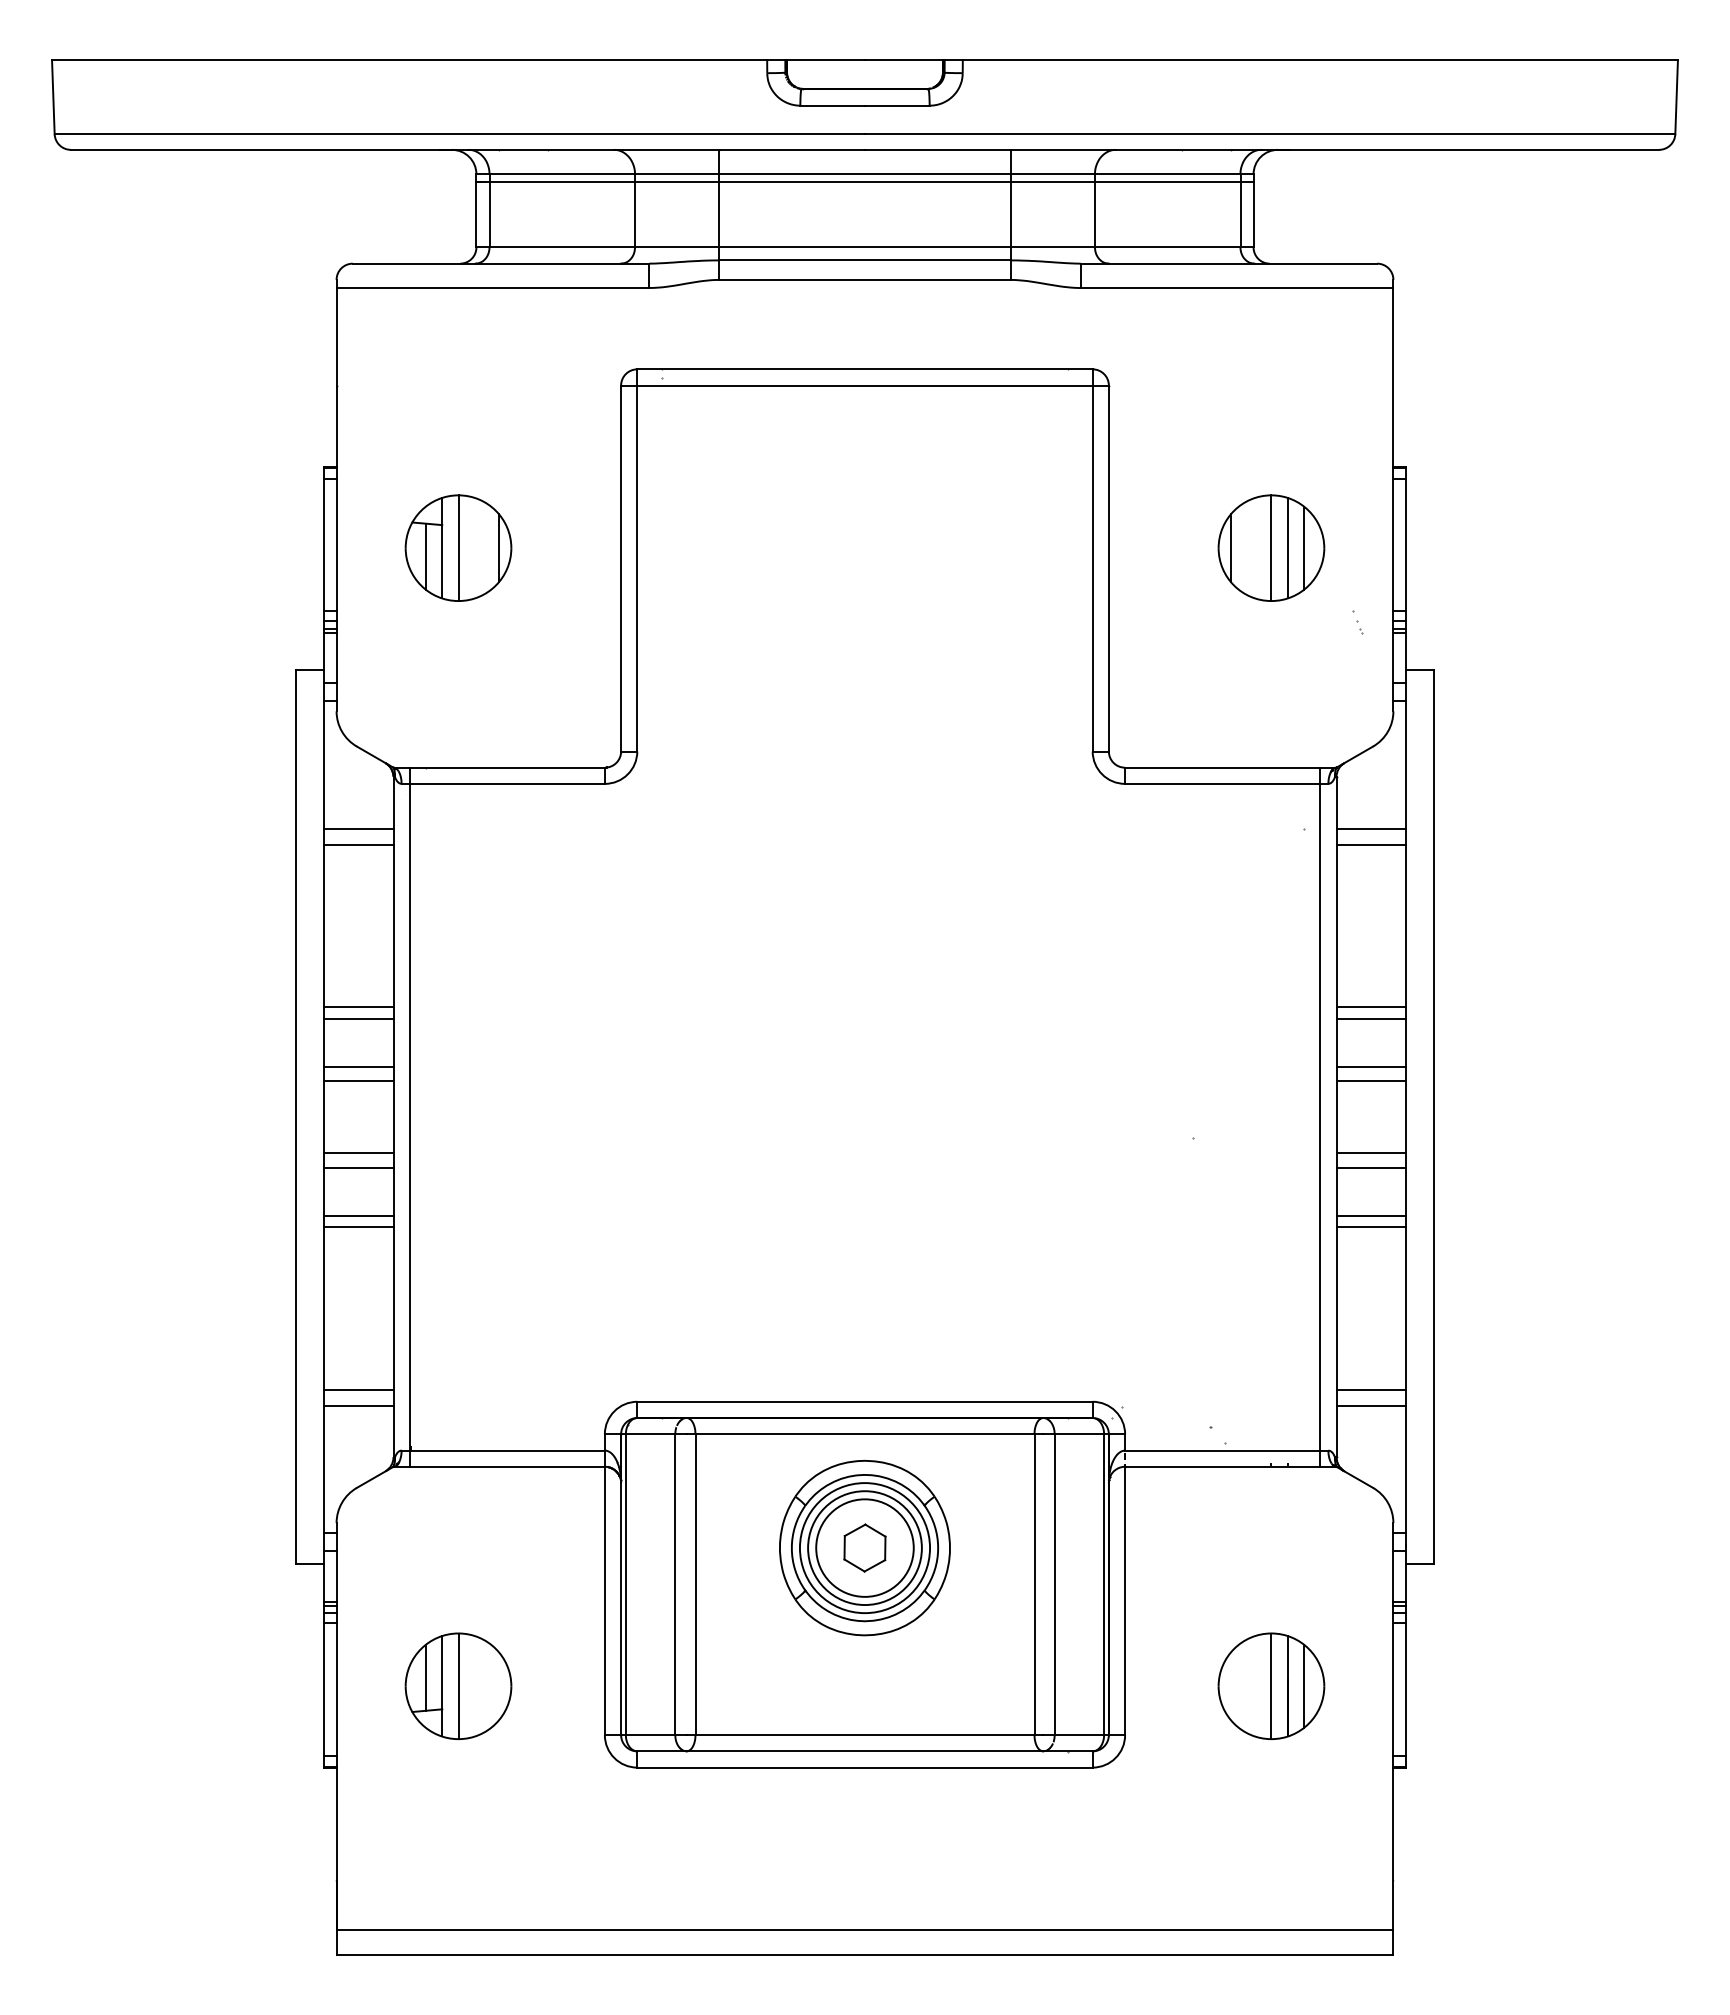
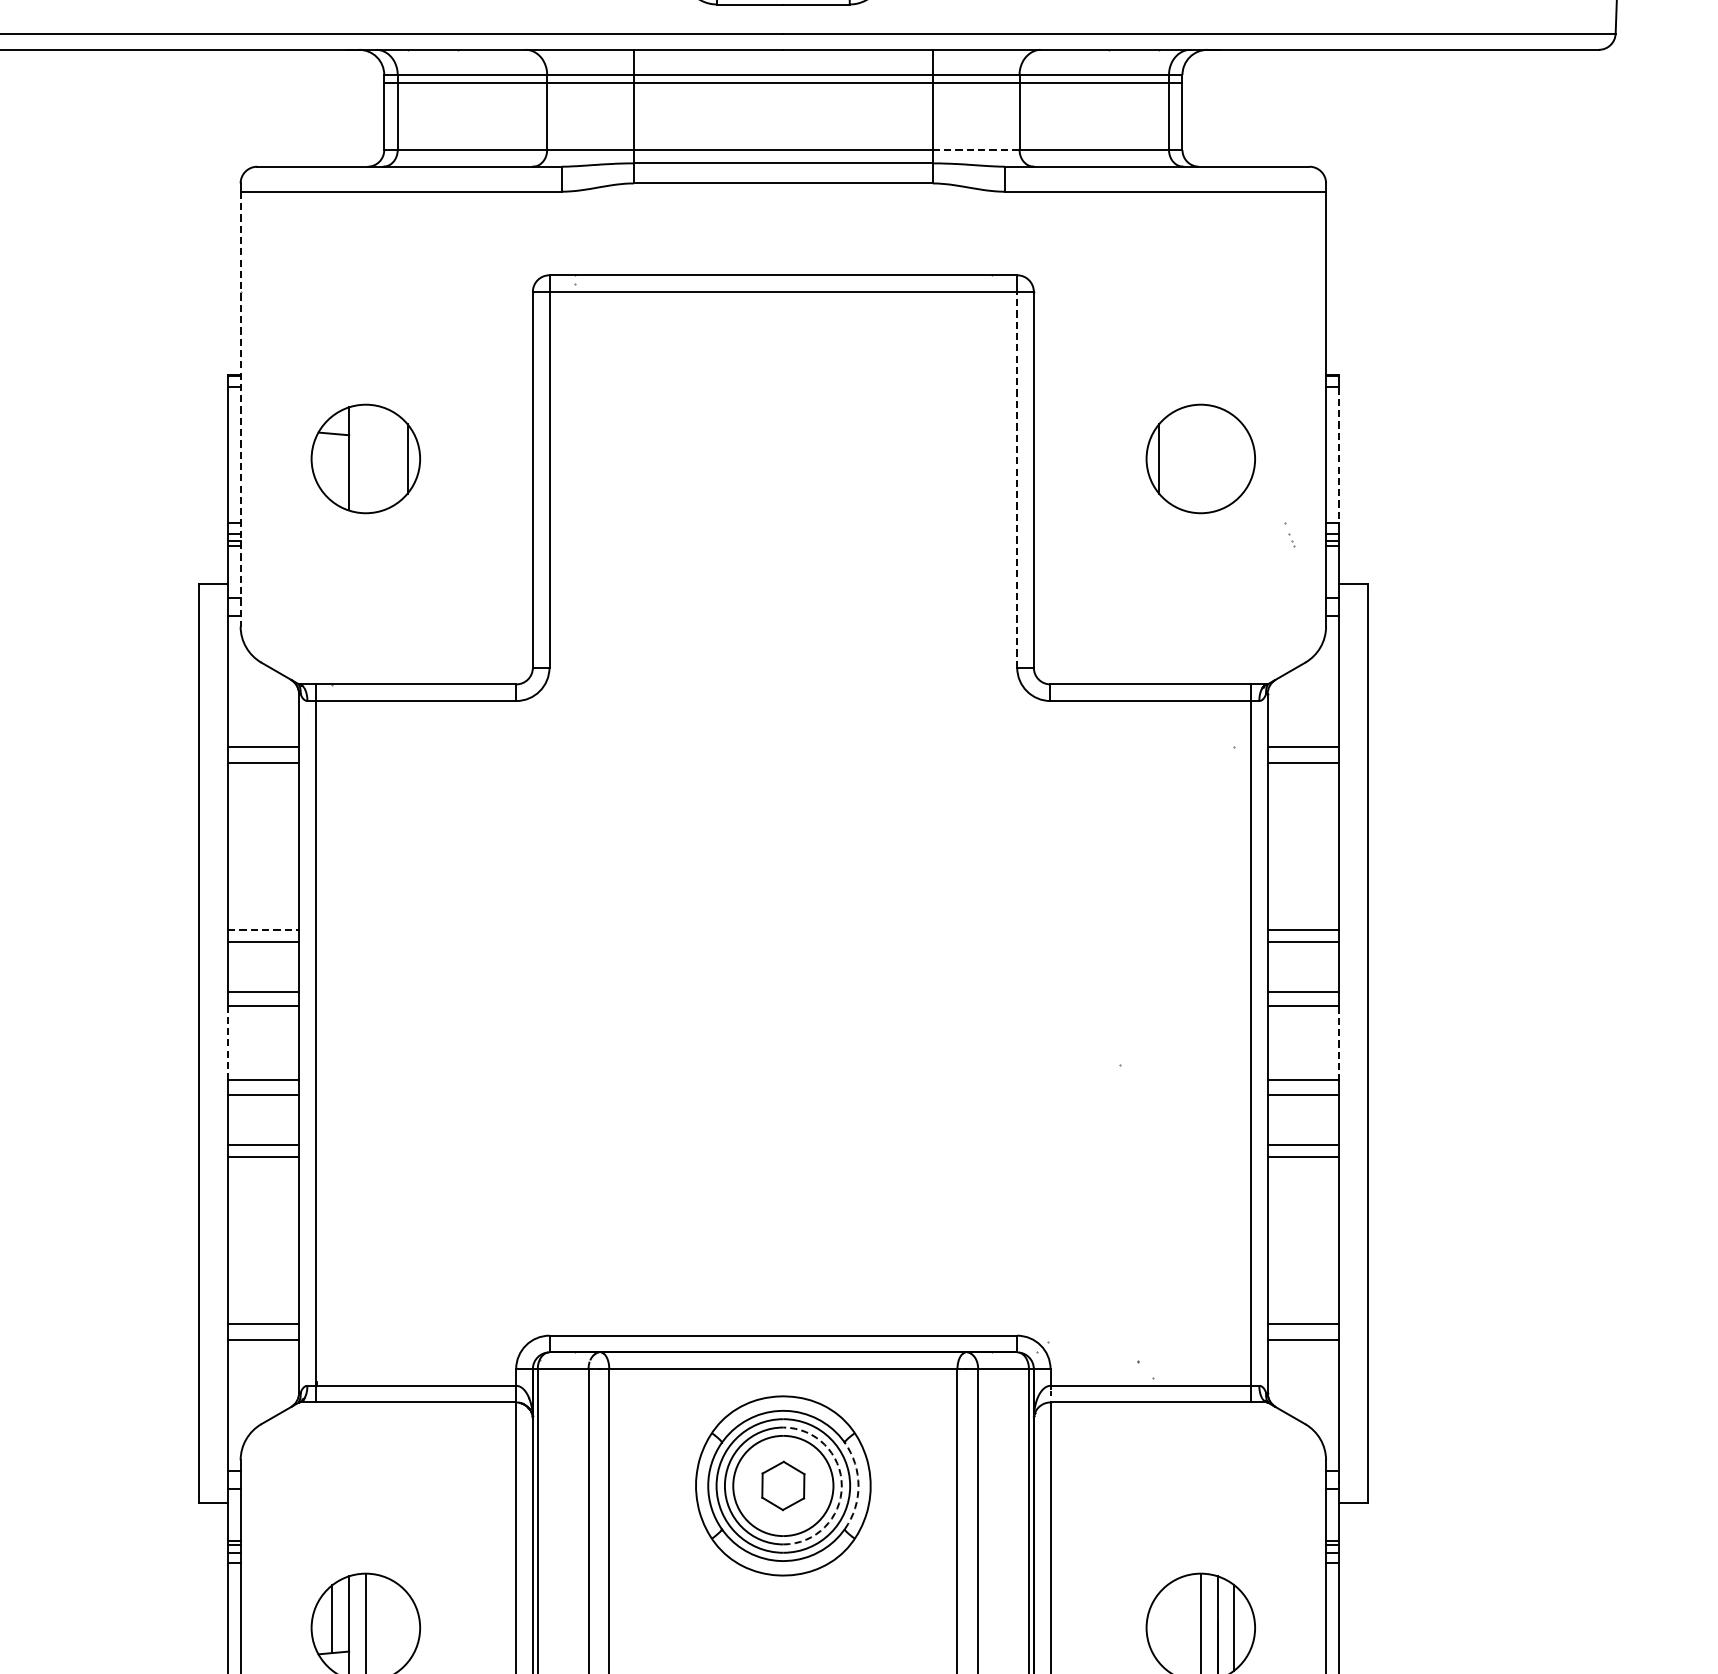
line: (1053, 247) -> (976, 150), solid -> dashed
line: (336, 499) -> (240, 408), solid -> dashed
line: (1405, 545) -> (1338, 456), solid -> dashed
line: (458, 547) -> (365, 458), removed
line: (1271, 547) -> (1200, 458), removed
line: (1287, 547) -> (1217, 458), removed
line: (1303, 547) -> (1233, 458), removed
line: (426, 556) -> (332, 467), removed
line: (1092, 568) -> (1017, 479), solid -> dashed
line: (358, 1006) -> (263, 929), solid -> dashed
line: (324, 1117) -> (228, 1043), solid -> dashed
line: (1405, 1117) -> (1338, 1043), solid -> dashed
arc: (921, 1548) -> (841, 1486), solid -> dashed
arc: (938, 1548) -> (858, 1486), solid -> dashed

